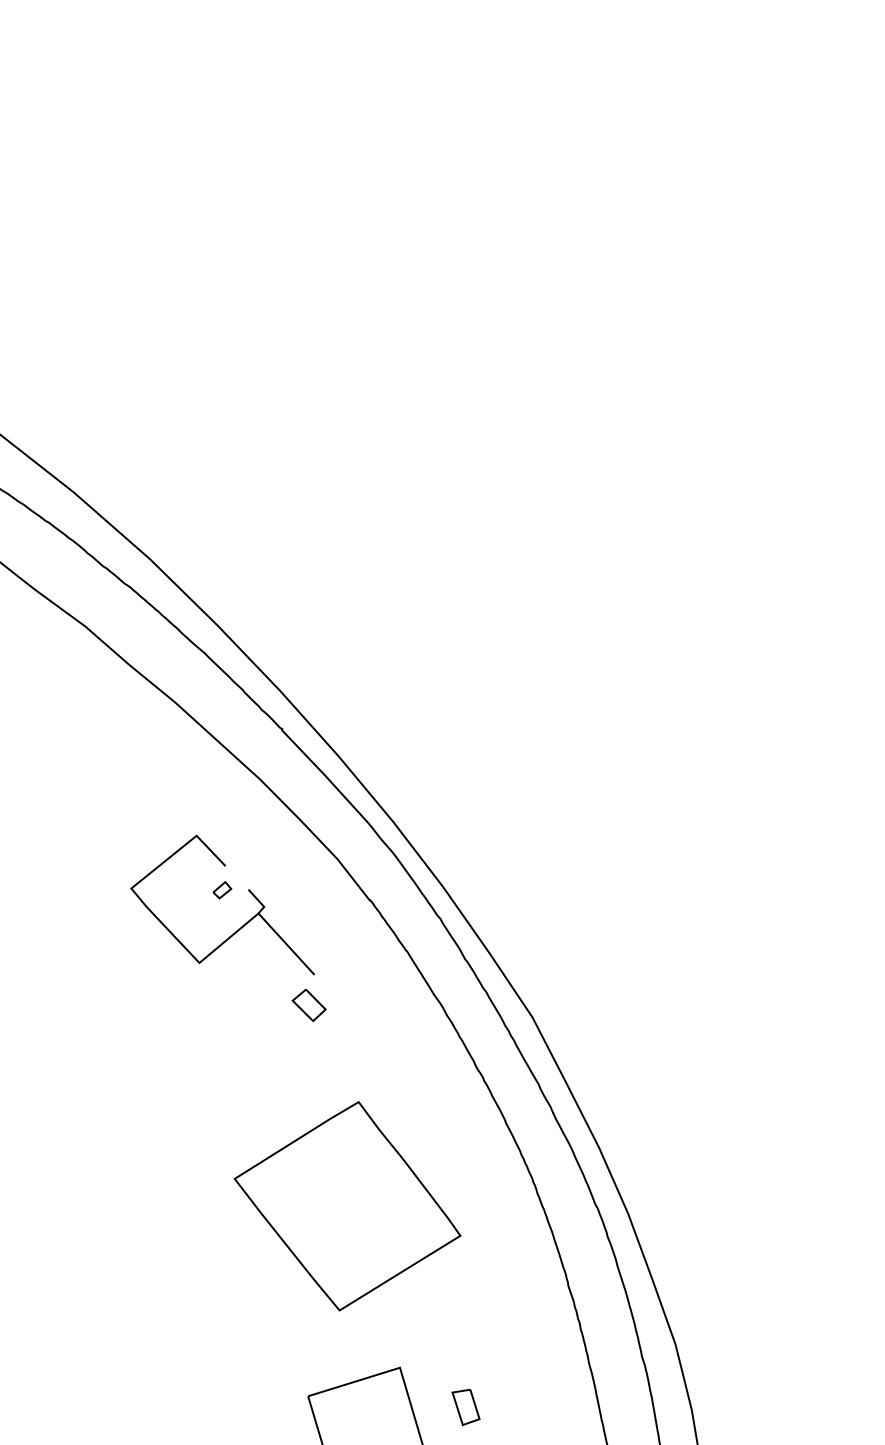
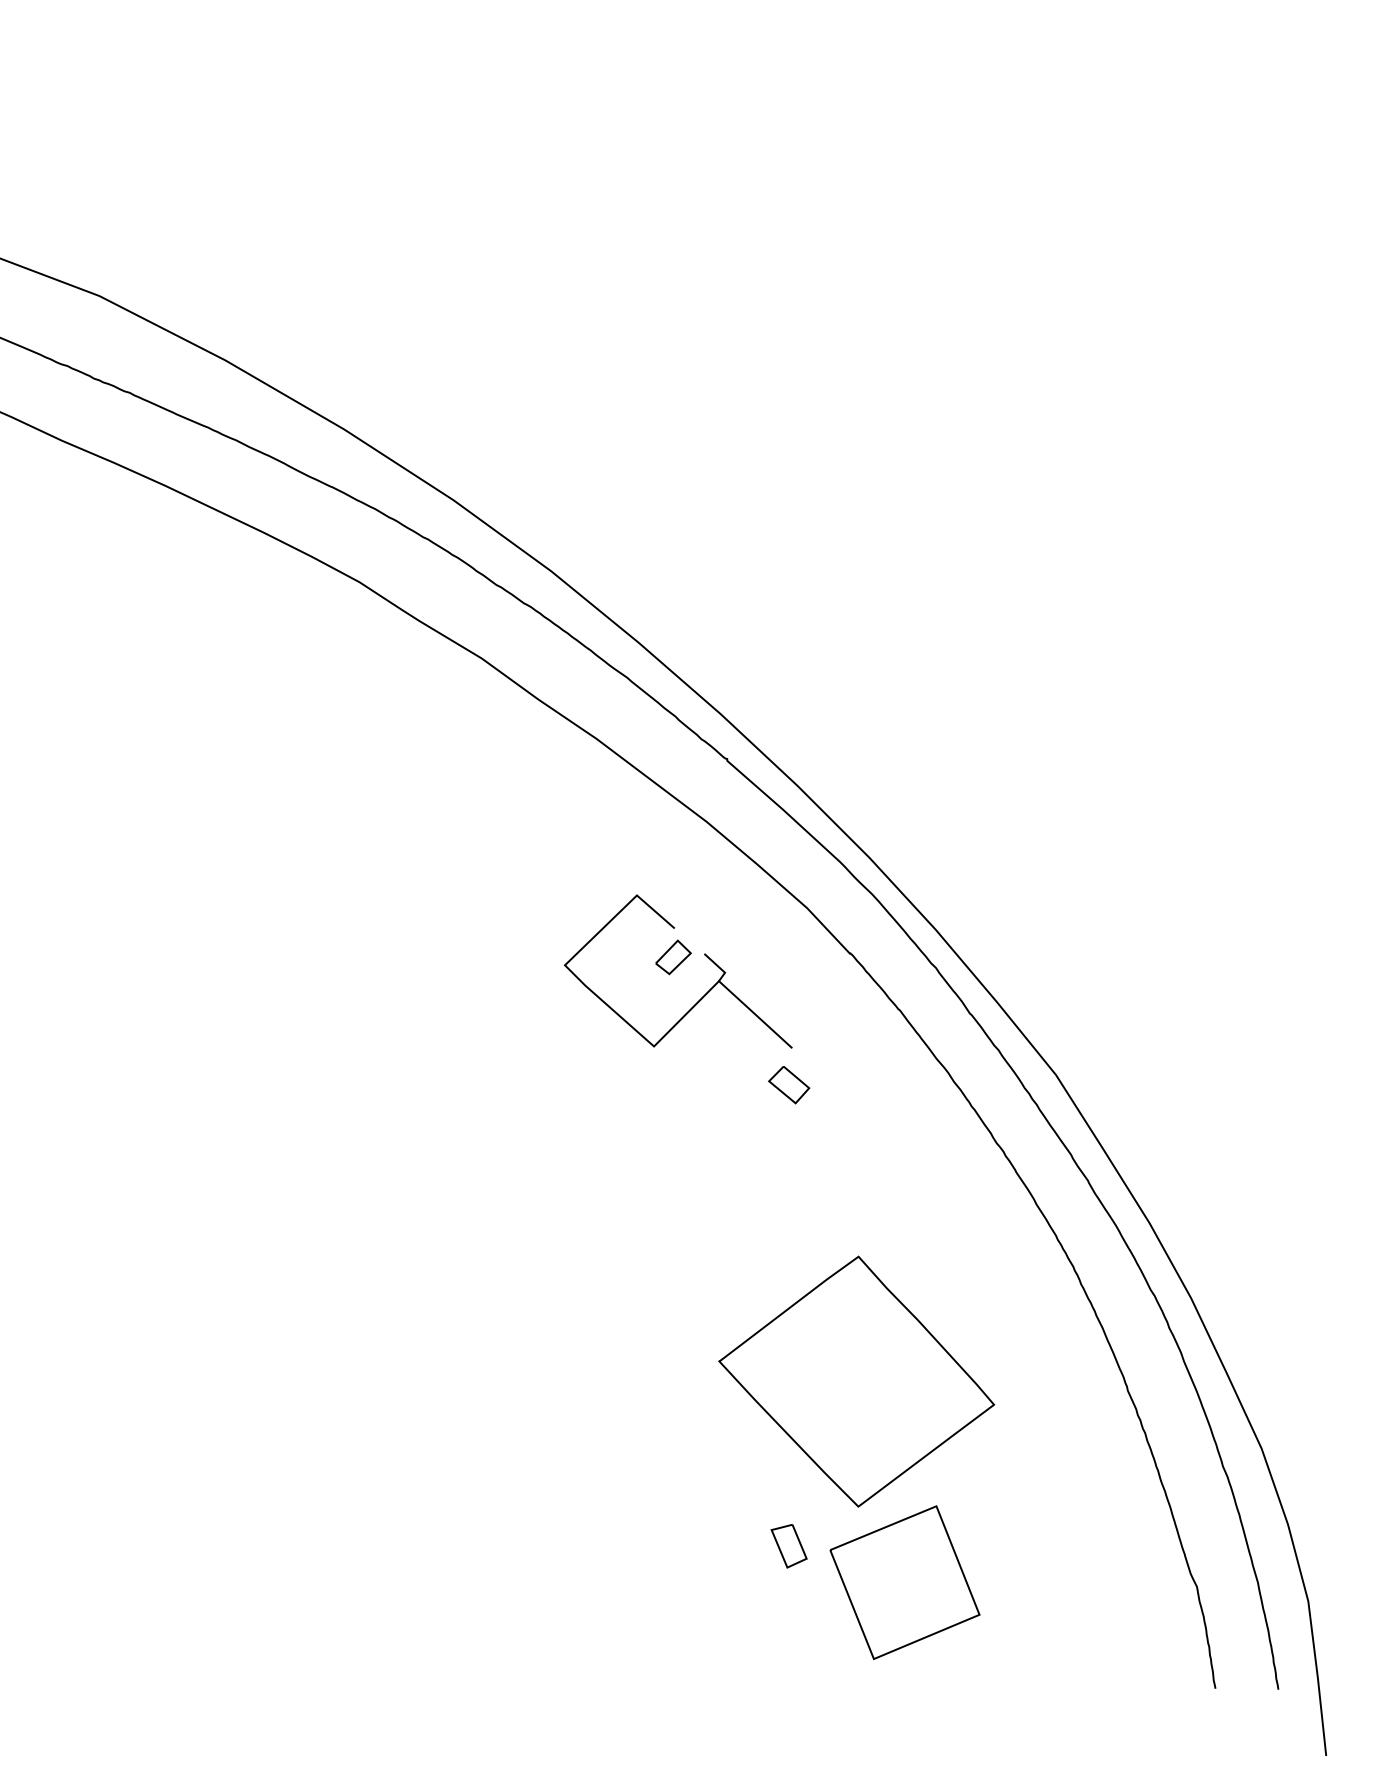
part: (222, 890) -> (673, 957), size x1.67
part: (347, 1205) -> (856, 1381), moved
part: (465, 1407) -> (788, 1546), moved

